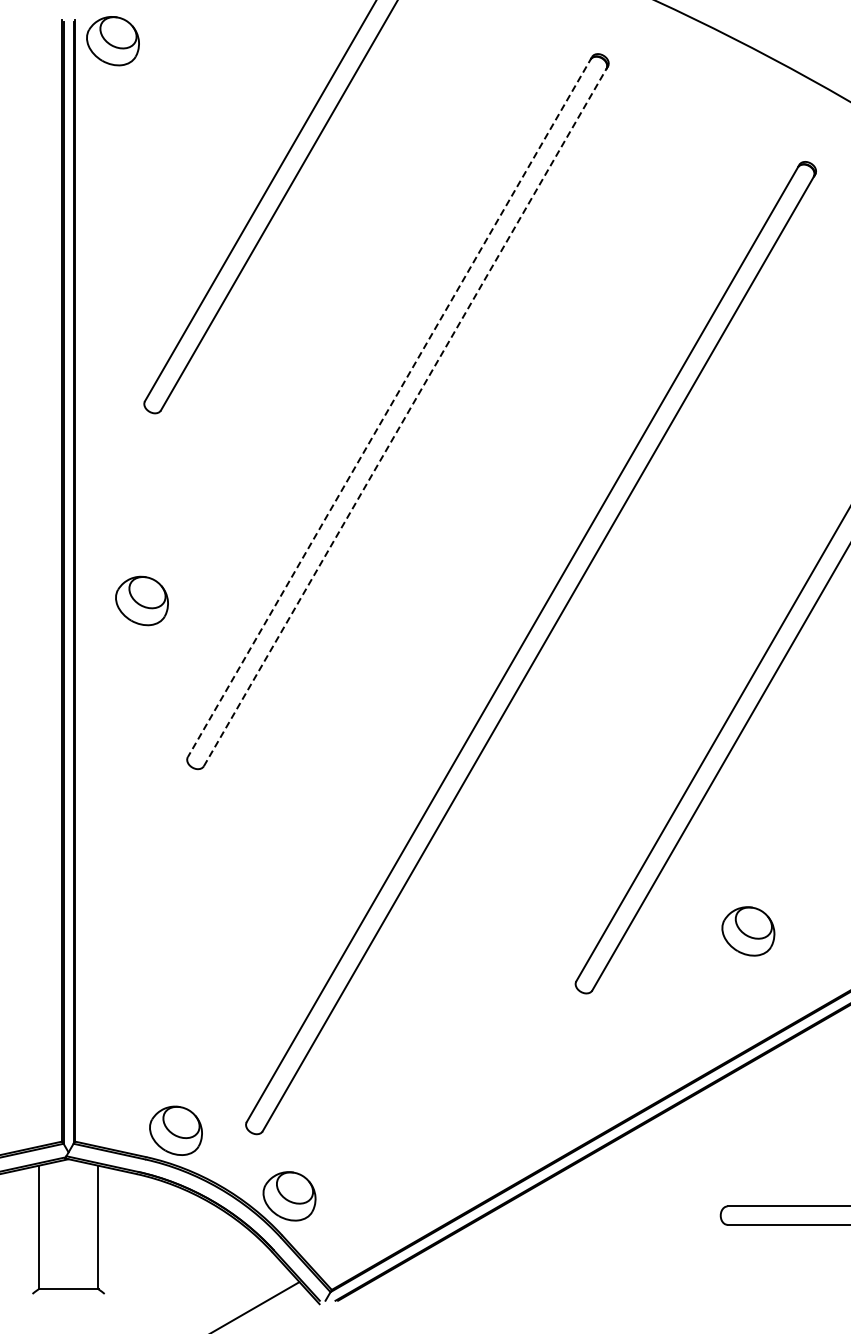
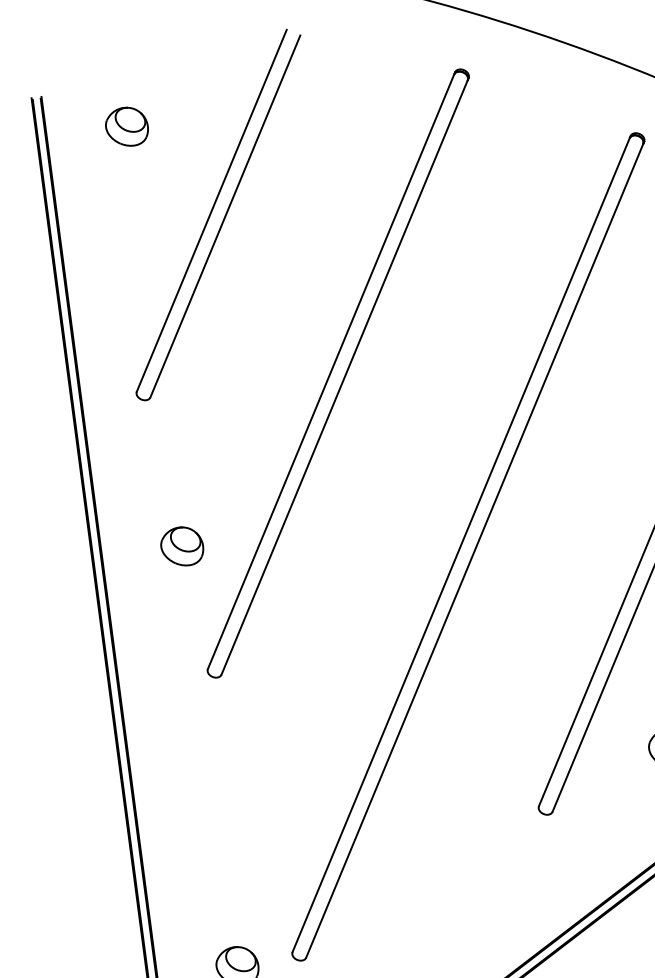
part: (112, 41) -> (126, 127), moved
line: (389, 407) -> (331, 371), dashed -> solid
line: (406, 415) -> (345, 375), dashed -> solid
part: (141, 600) -> (181, 546), moved

